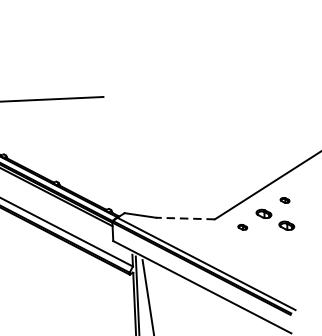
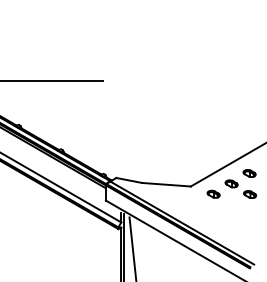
part: (284, 200) -> (249, 173), size x1.67
line: (185, 218) -> (166, 184), dashed -> solid
part: (242, 226) -> (213, 193), size x1.67

